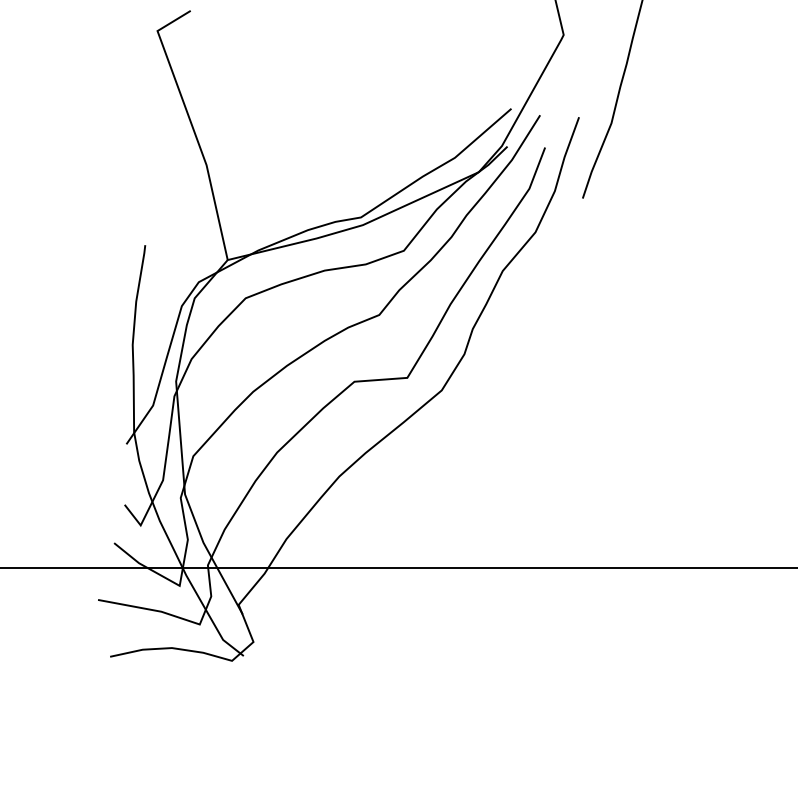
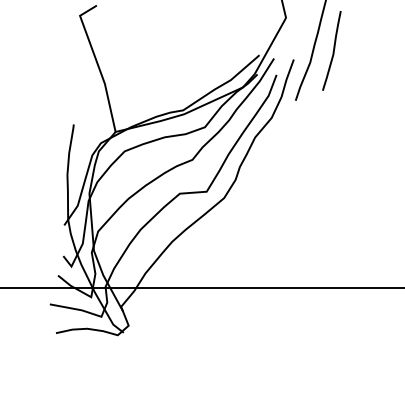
curve: (655, 101) -> (332, 51), added

